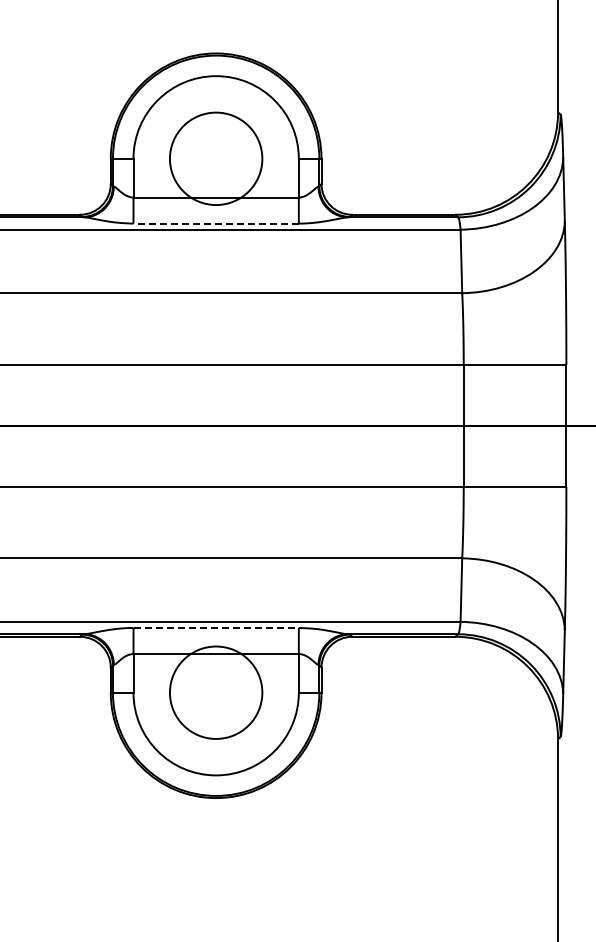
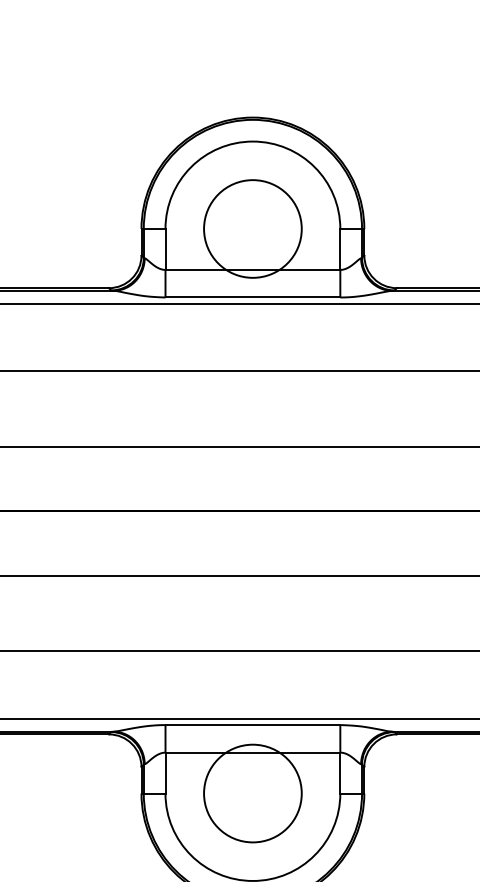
line: (216, 223) -> (253, 297), dashed -> solid
line: (216, 627) -> (253, 724), dashed -> solid

